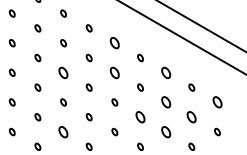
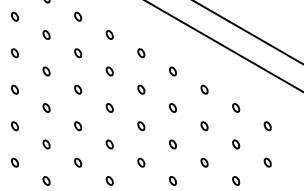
part: (114, 43) -> (141, 53), size x0.62
part: (63, 72) -> (78, 89), size x0.62
part: (114, 72) -> (141, 89), size x0.62
part: (166, 72) -> (204, 89), size x0.62
part: (166, 102) -> (204, 126), size x0.62
part: (217, 102) -> (267, 126), size x0.62
part: (140, 117) -> (172, 144), size x0.62
part: (192, 117) -> (236, 144), size x0.62
part: (63, 131) -> (78, 162), size x0.62
part: (166, 131) -> (204, 162), size x0.62

